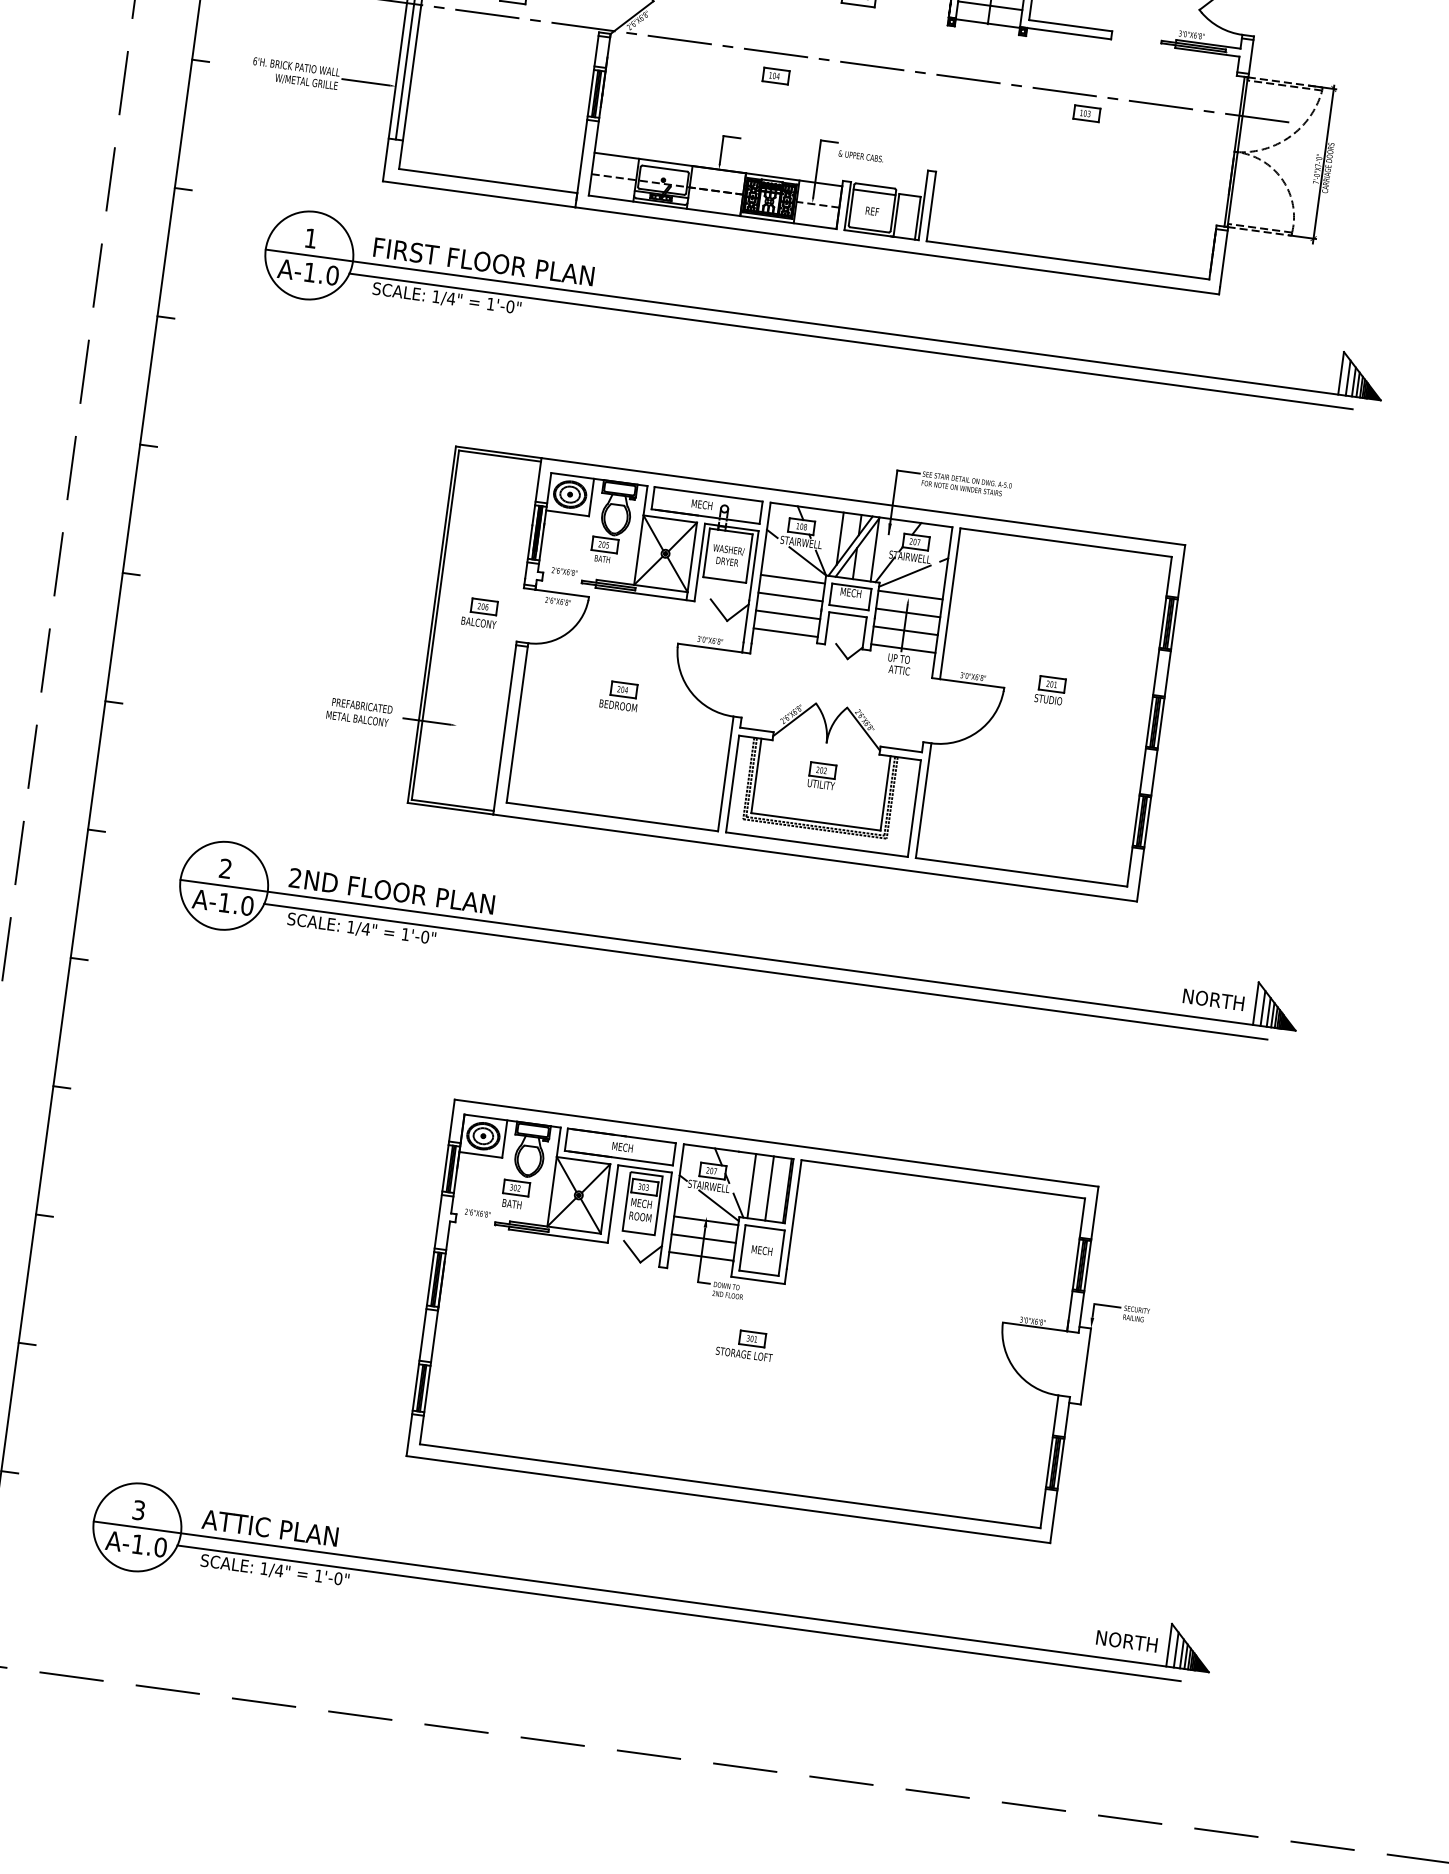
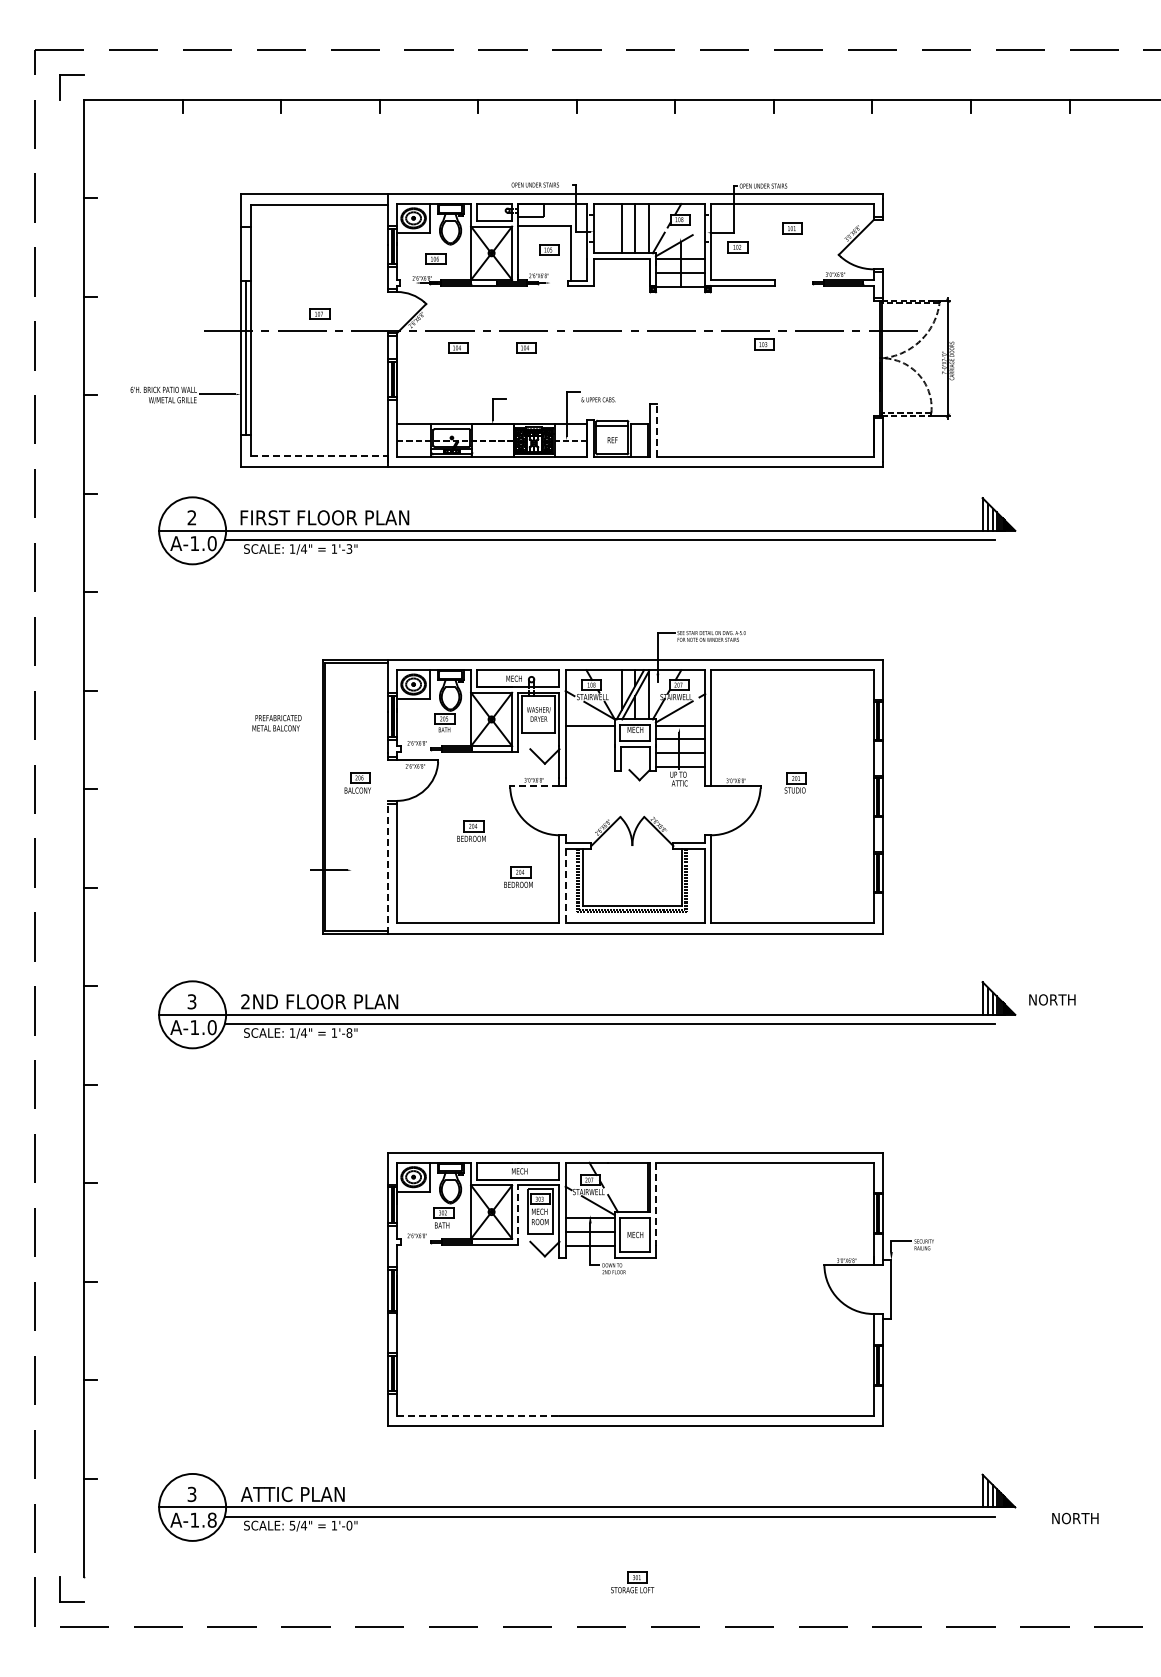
part: (687, 63) -> (458, 347), added
line: (489, 181) -> (320, 456), solid -> dashed
line: (931, 206) -> (656, 430), solid -> dashed
text: (310, 237) -> (191, 517), 1 -> 2
text: (510, 306) -> (349, 548), 1'-0" -> 1'-3"
line: (789, 597) -> (589, 739), removed
line: (787, 614) -> (589, 752), removed
line: (784, 632) -> (589, 766), removed
line: (709, 648) -> (534, 786), solid -> dashed
text: (358, 712) -> (276, 723), moved
line: (505, 727) -> (388, 866), solid -> dashed
part: (672, 763) -> (518, 876), added
part: (822, 775) -> (632, 870), removed
line: (732, 784) -> (565, 886), solid -> dashed
text: (225, 868) -> (191, 1001), 2 -> 3
text: (425, 936) -> (349, 1032), 1'-0" -> 1'-8"
text: (1213, 999) -> (1052, 999), moved
line: (752, 1186) -> (621, 1187), removed
line: (769, 1188) -> (634, 1187), removed
line: (613, 1204) -> (518, 1215), solid -> dashed
line: (793, 1214) -> (655, 1204), solid -> dashed
part: (745, 1344) -> (632, 1582), moved
line: (525, 1457) -> (478, 1415), solid -> dashed
text: (159, 1547) -> (211, 1520), A-1.0 -> A-1.8
text: (264, 1568) -> (292, 1525), 1/4" -> 5/4"
text: (1127, 1641) -> (1075, 1518), moved

